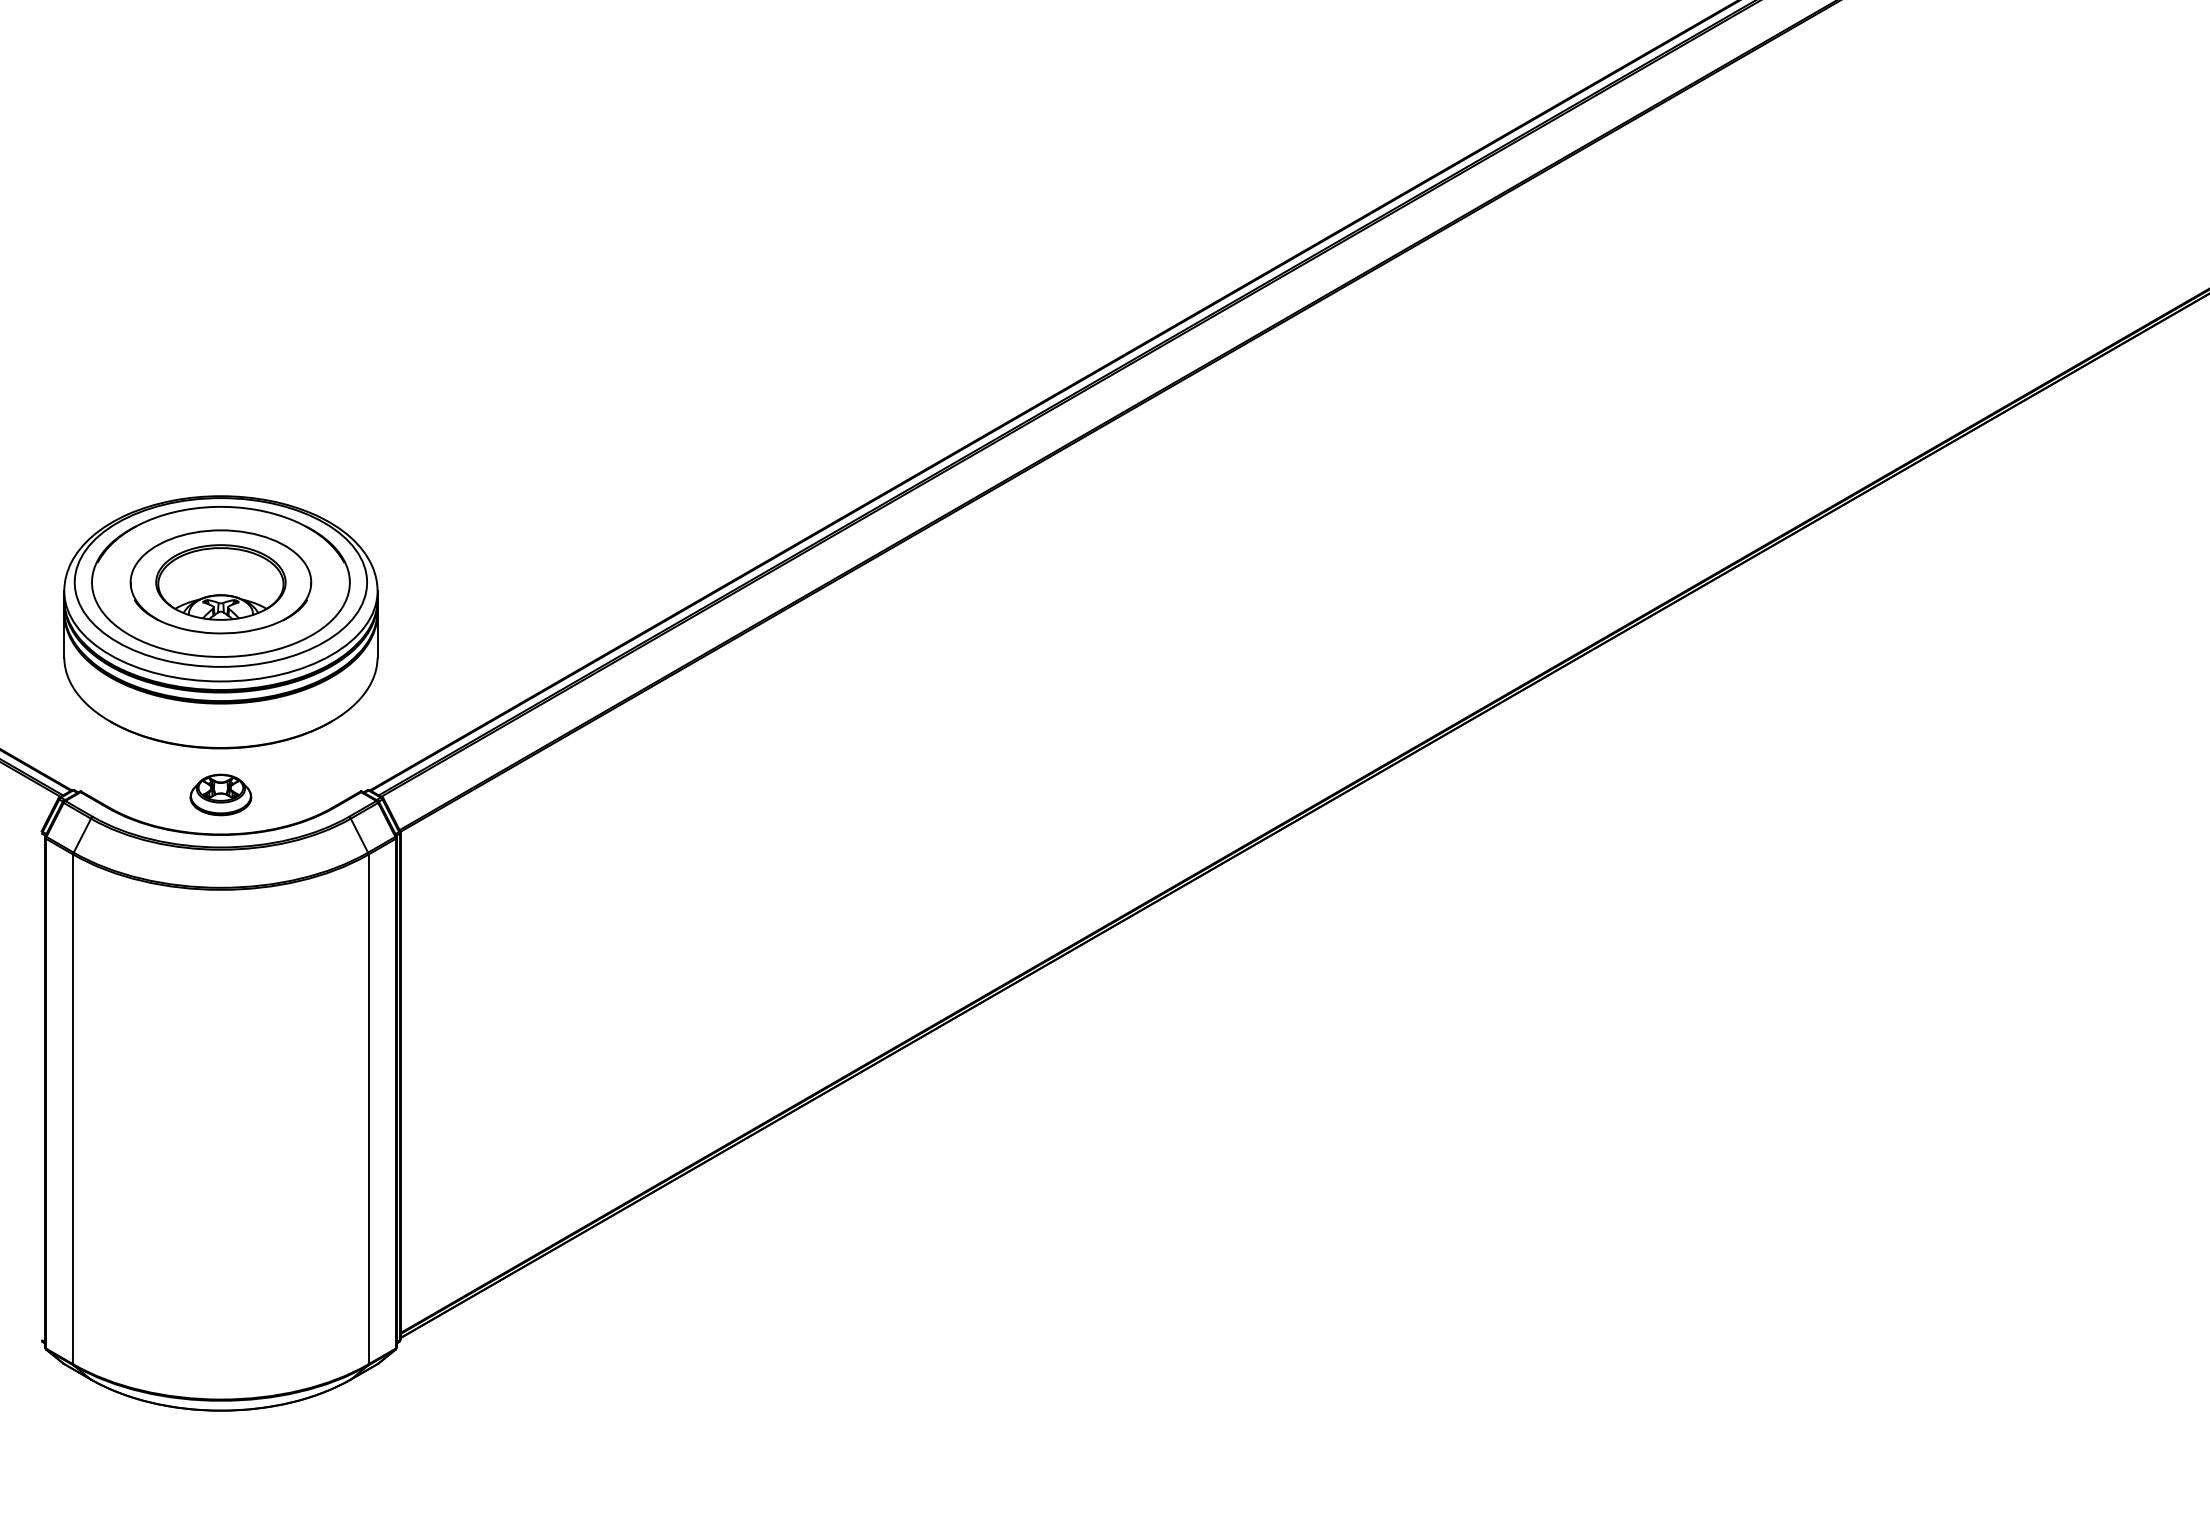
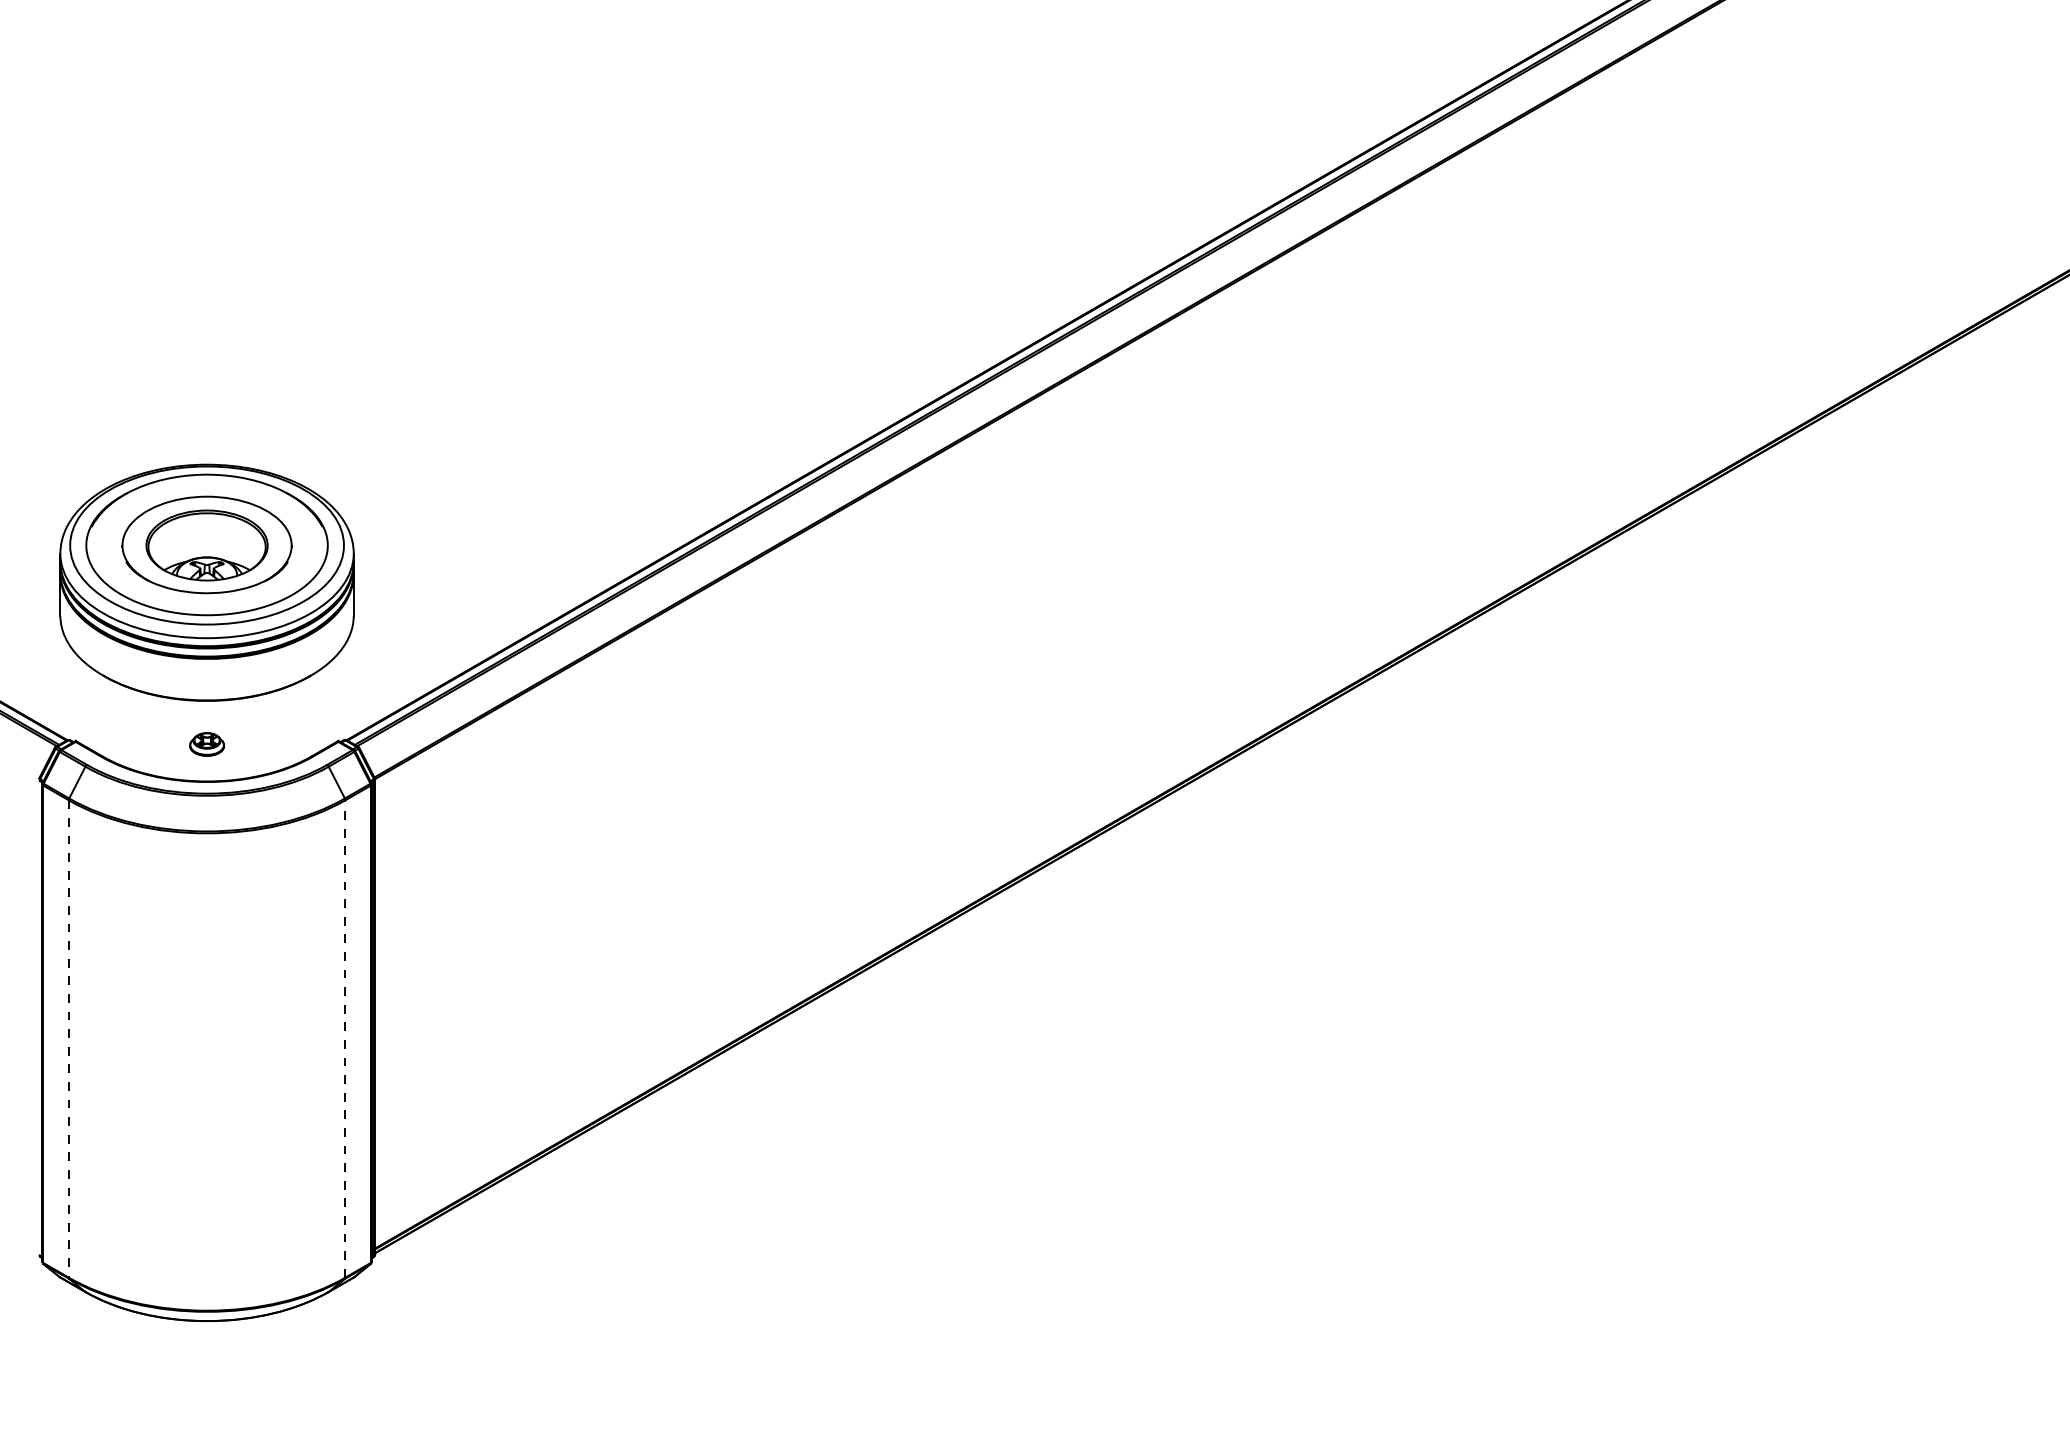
part: (220, 794) -> (206, 744), size x0.6
line: (73, 1109) -> (69, 1039), solid -> dashed
line: (368, 1109) -> (345, 1039), solid -> dashed

